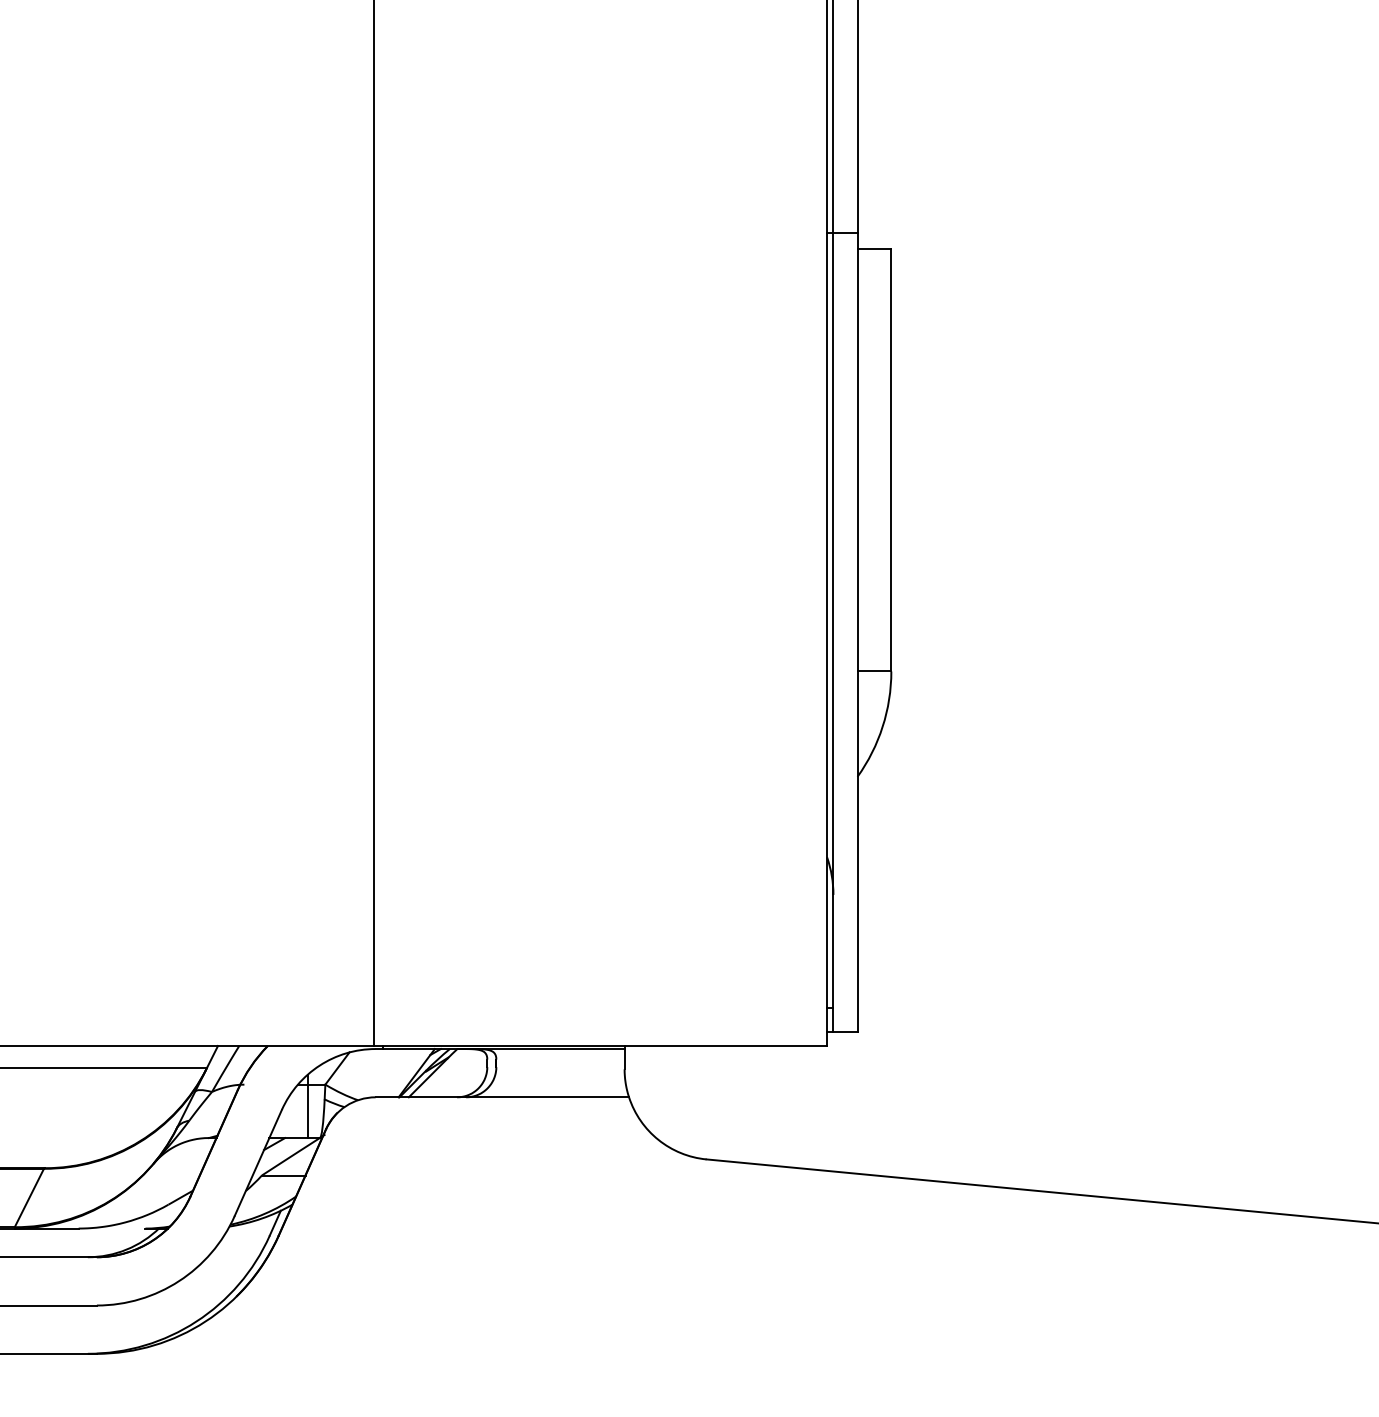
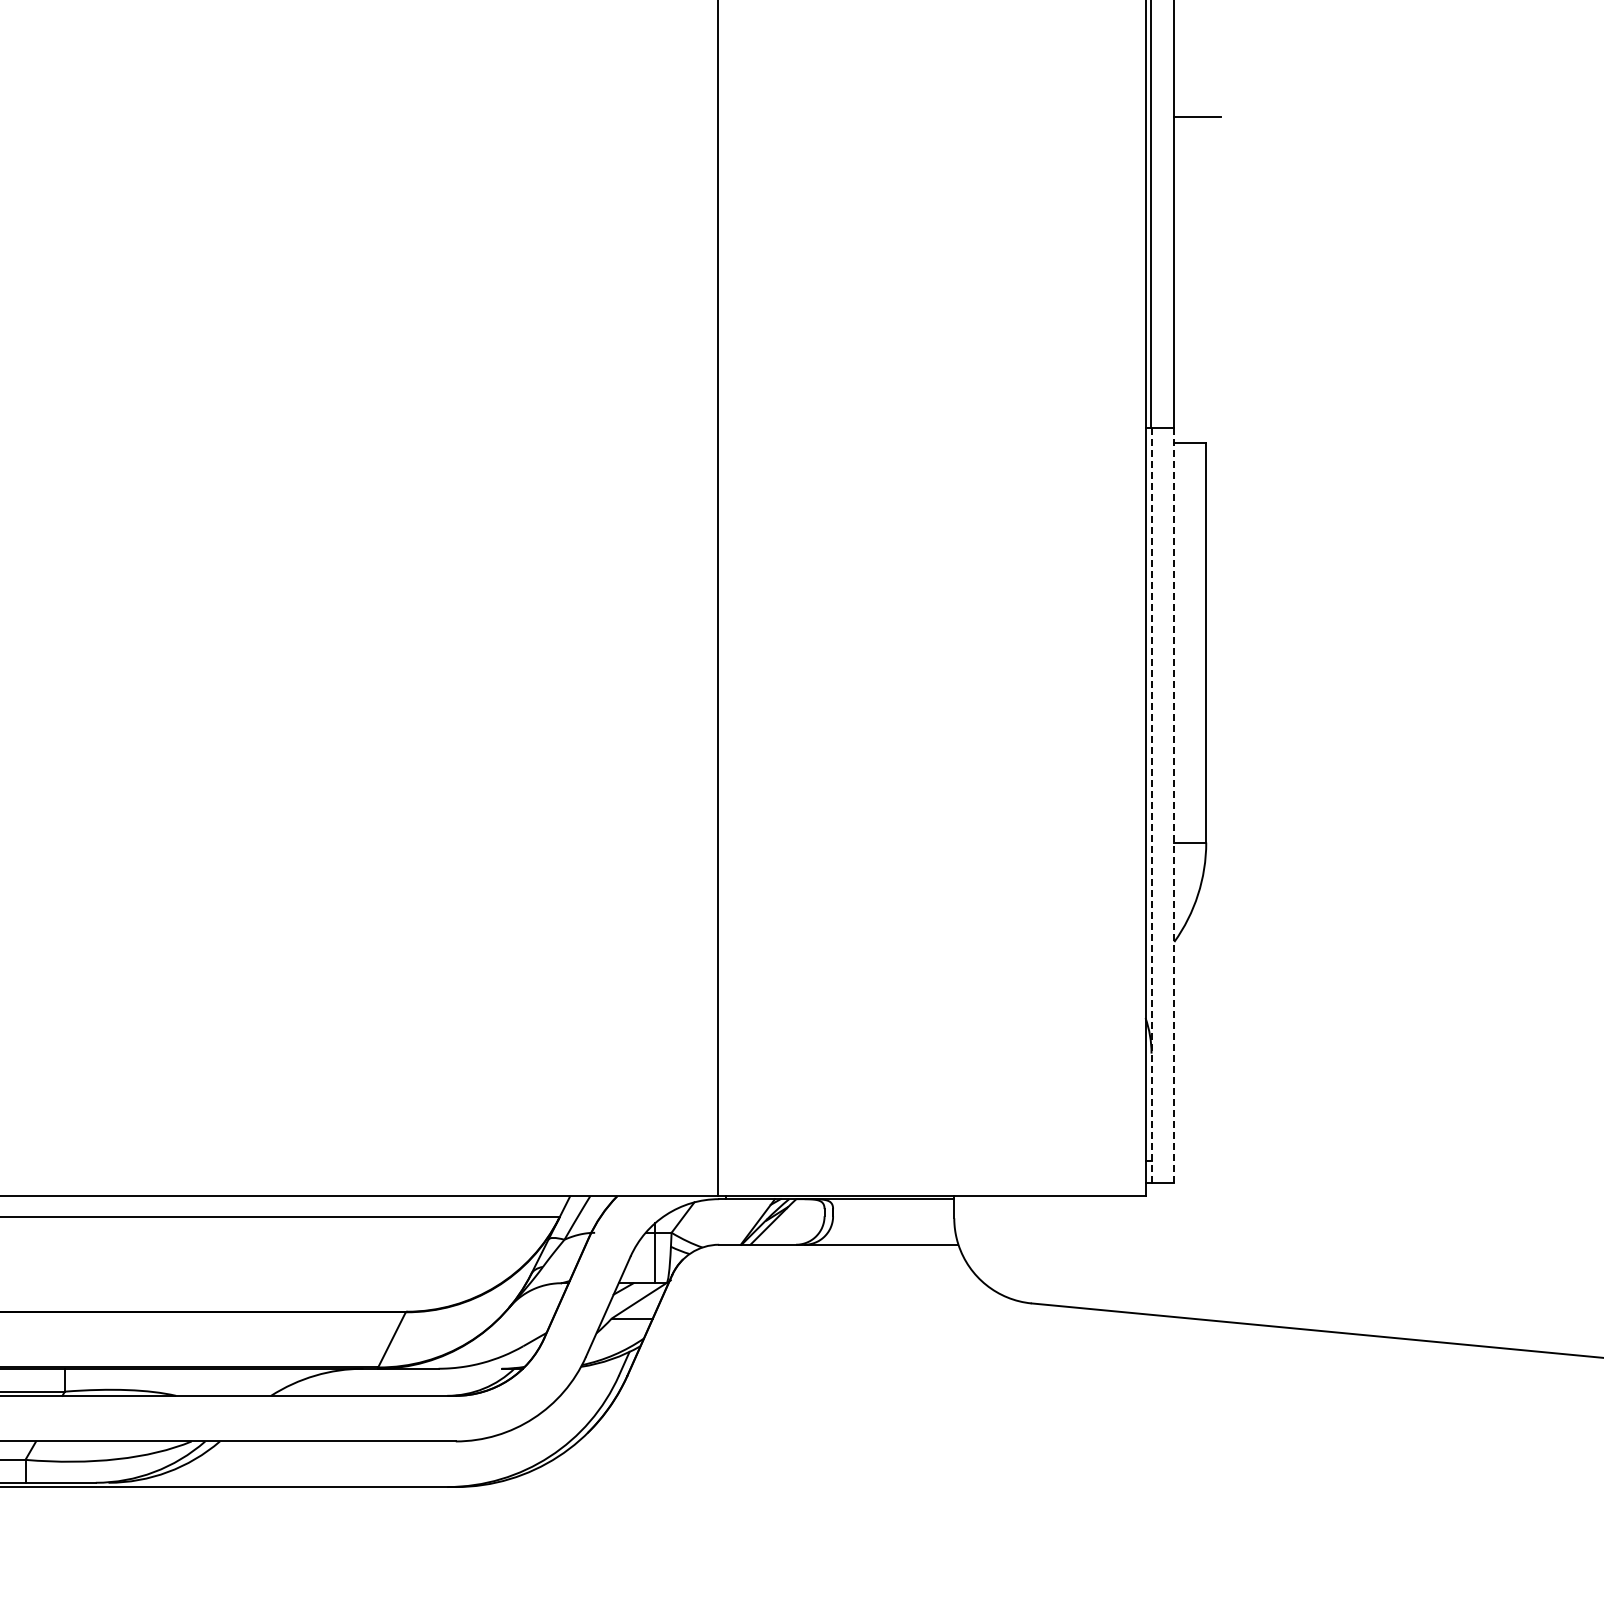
line: (833, 632) -> (1151, 805), solid -> dashed
line: (857, 632) -> (1174, 805), solid -> dashed

